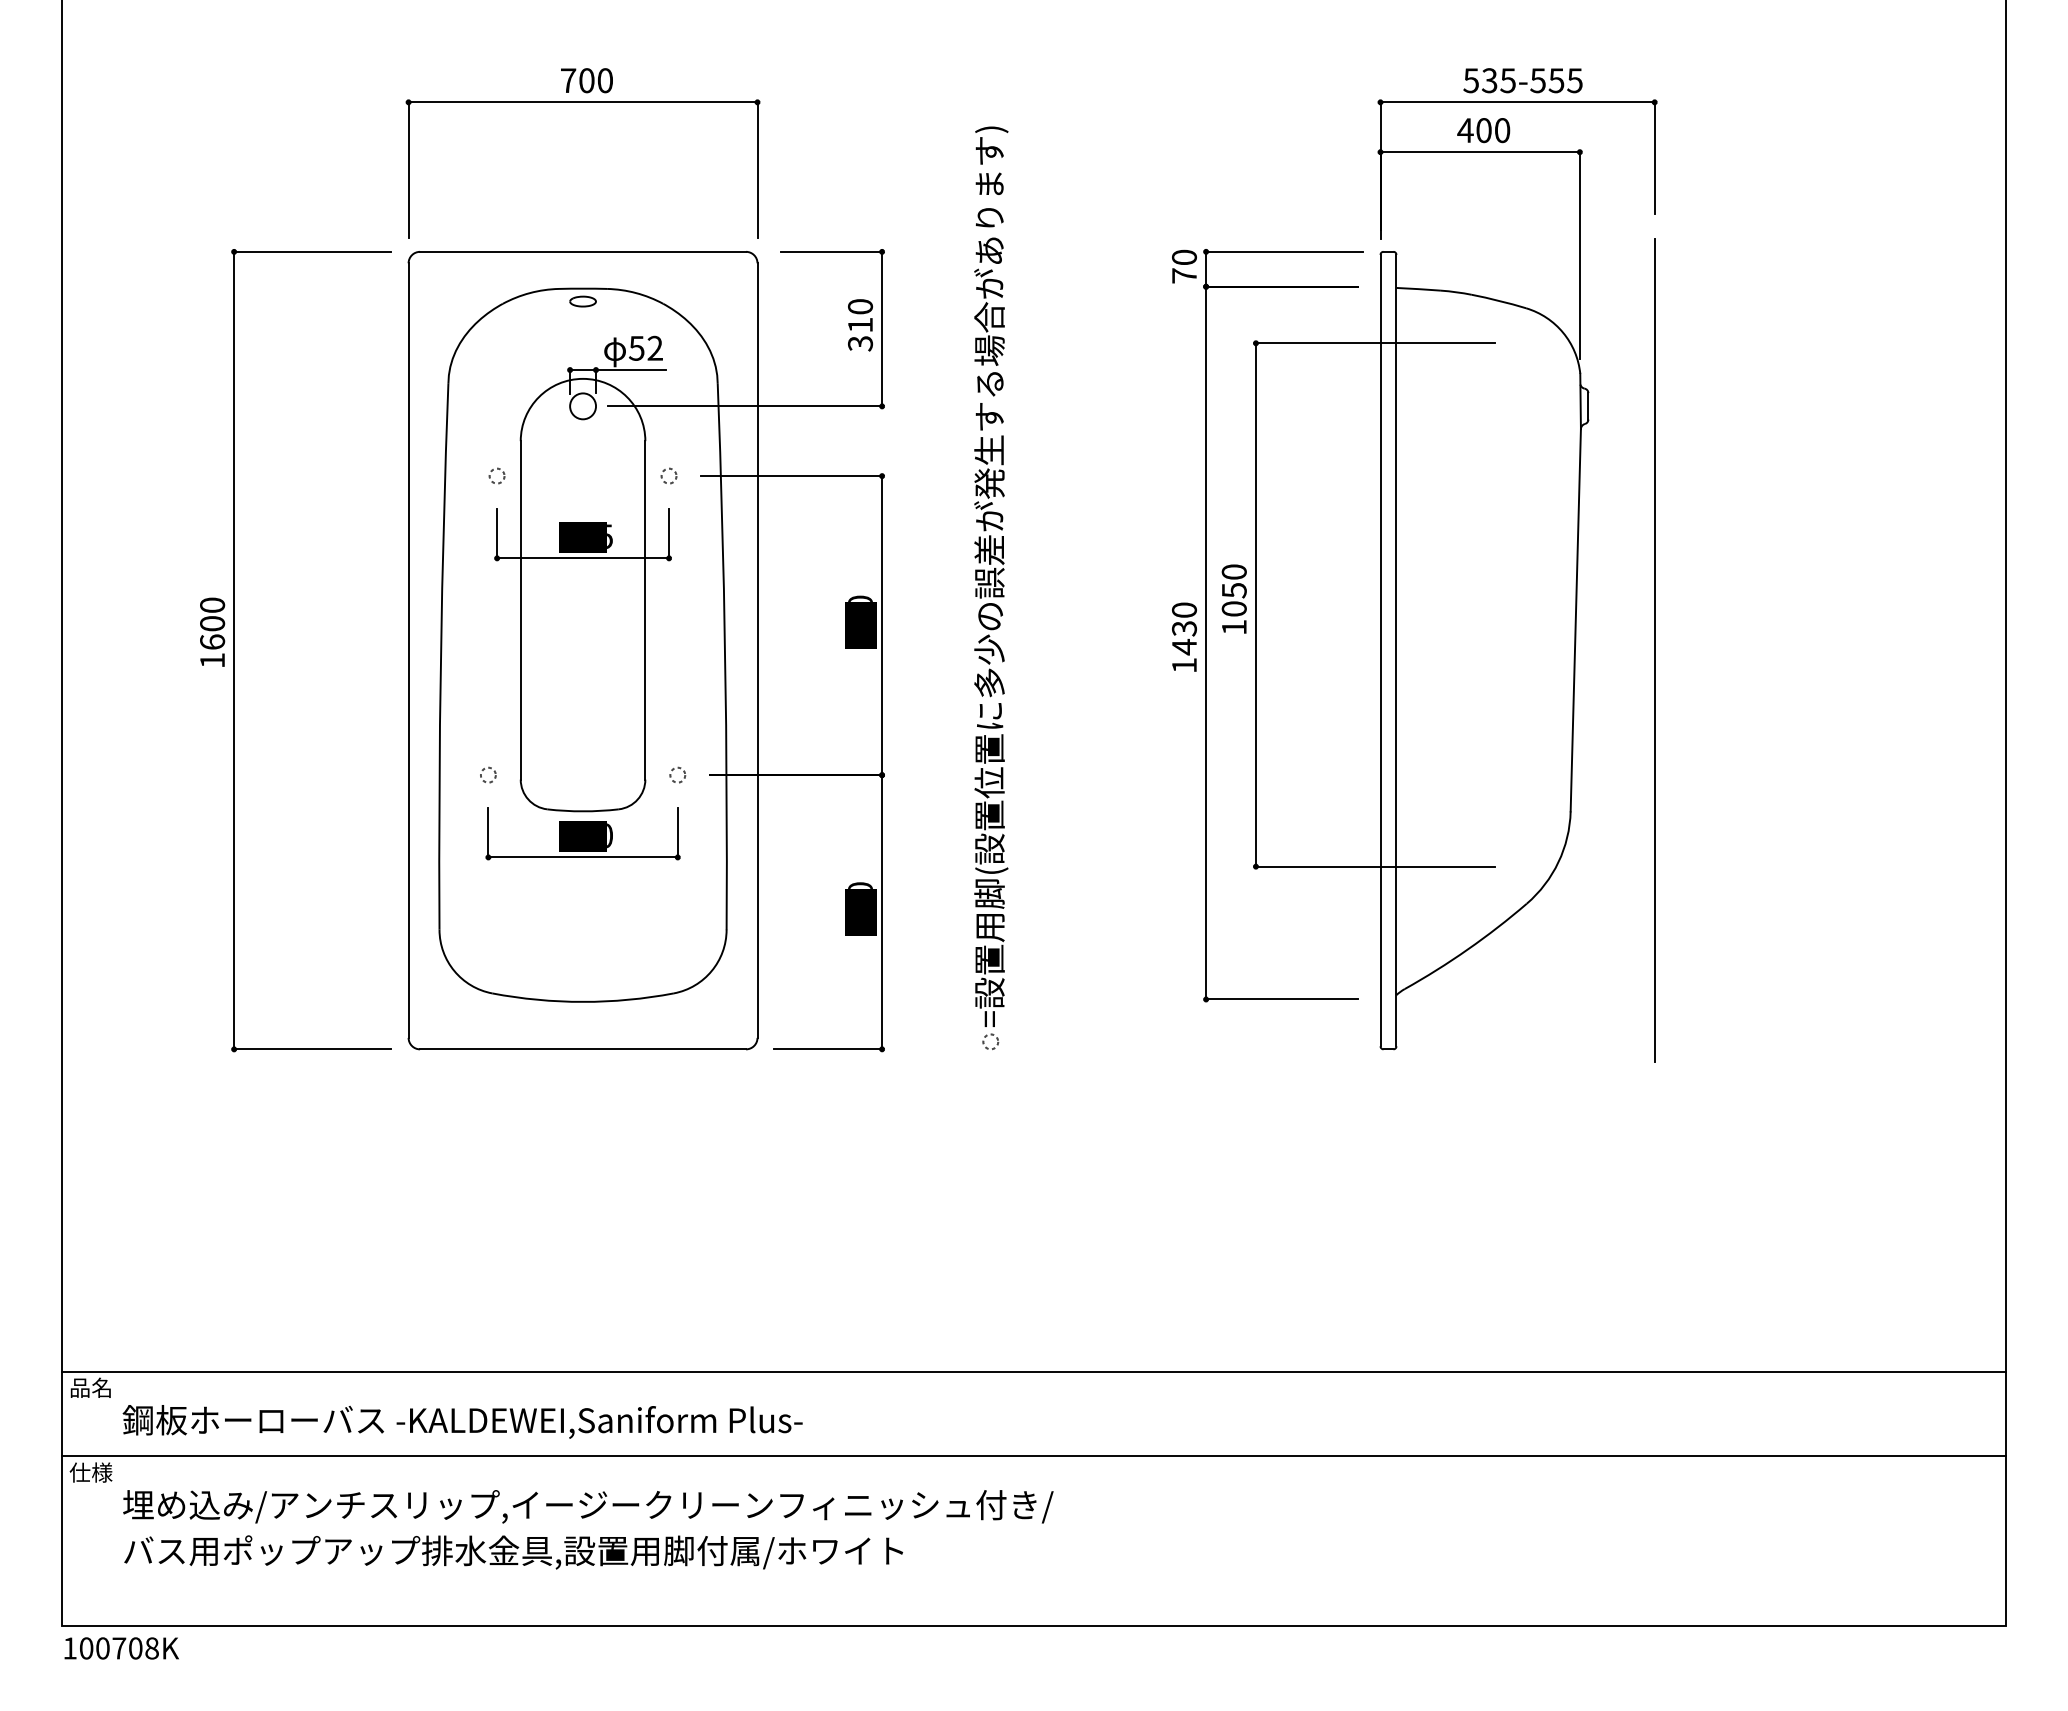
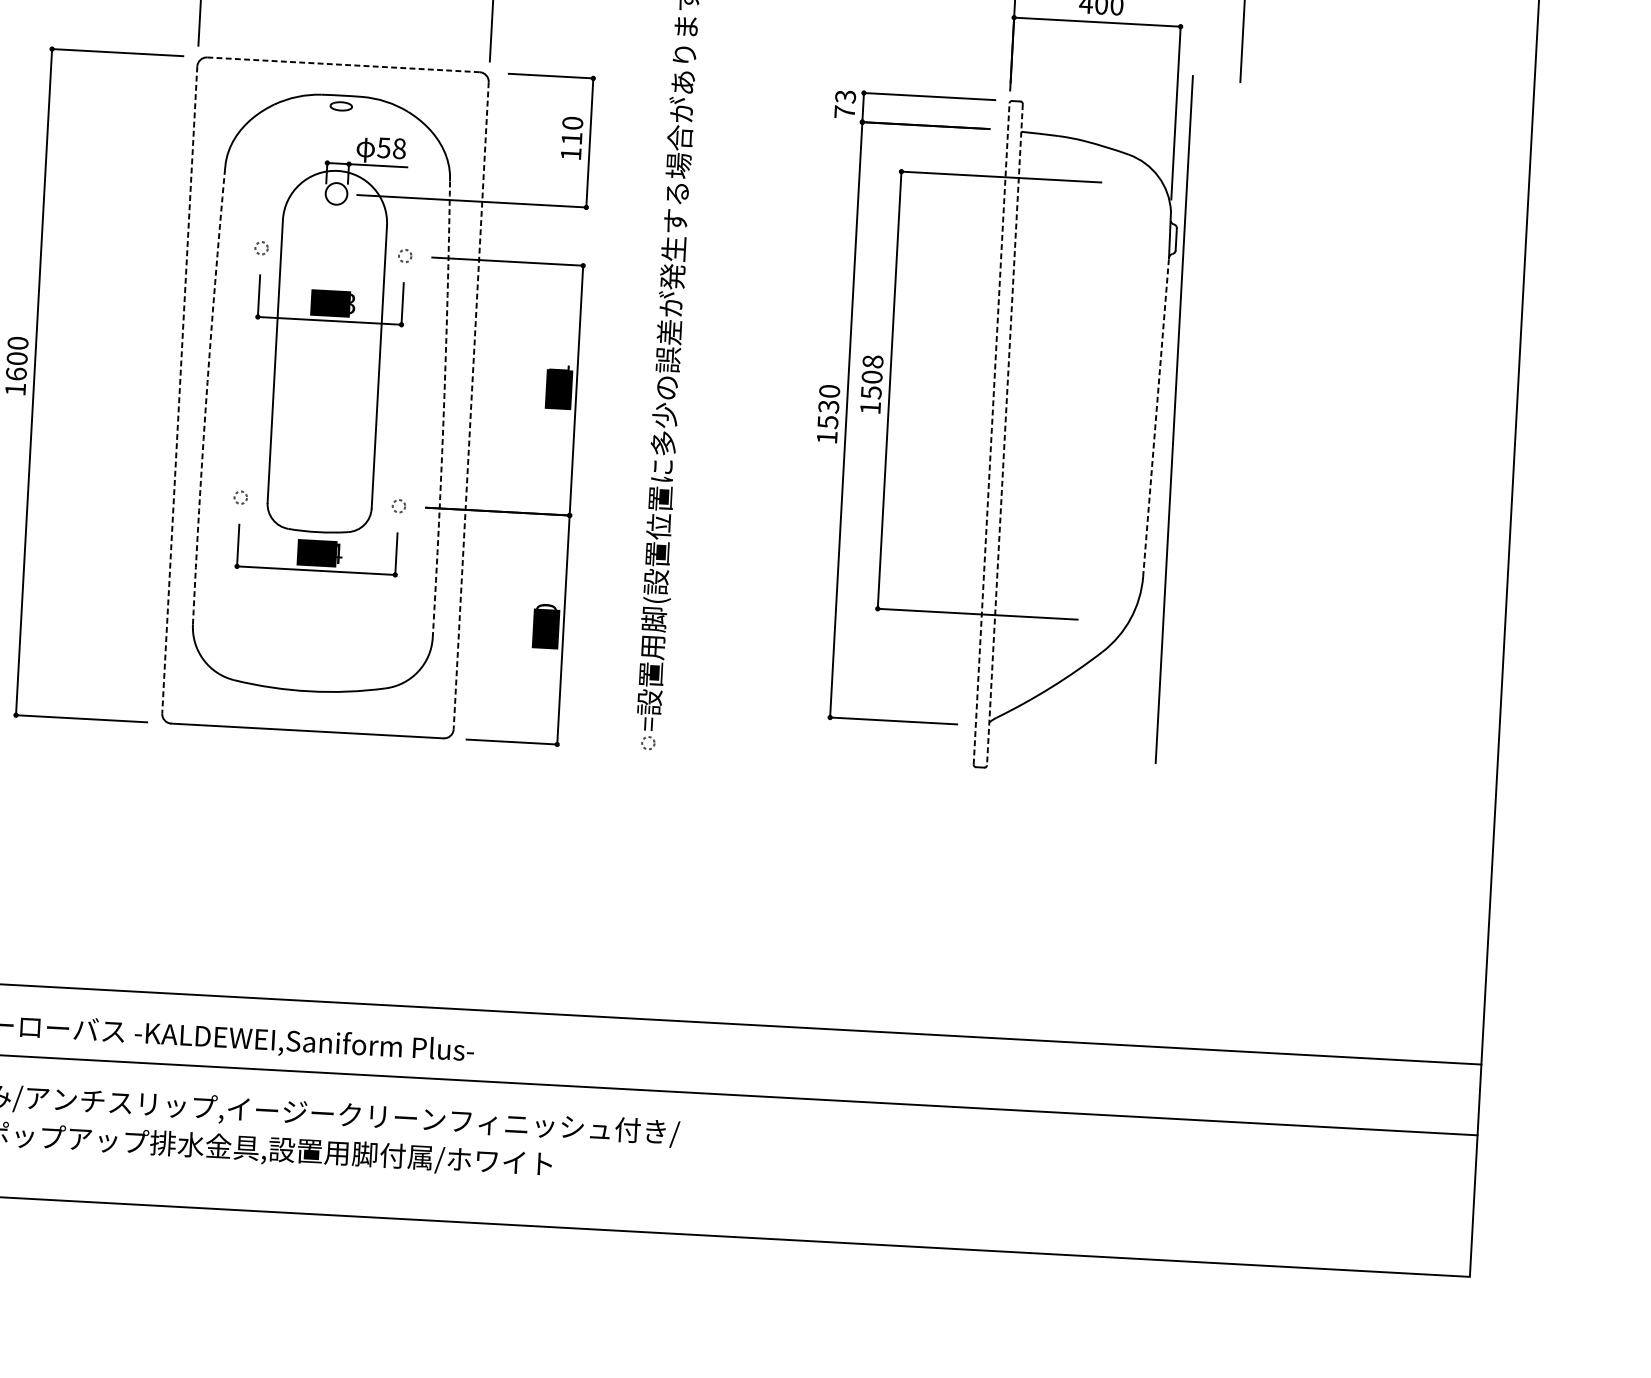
line: (583, 251) -> (343, 64), solid -> dashed
text: (1184, 257) -> (845, 96), 70 -> 73
text: (860, 343) -> (571, 153), 310 -> 110
text: (655, 347) -> (399, 148), 52 -> 58
text: (609, 536) -> (352, 303), 345 -> 423
text: (1233, 590) -> (871, 377), 1050 -> 1508
text: (860, 598) -> (559, 366), 600 -> 871
line: (1575, 619) -> (1155, 416), solid -> dashed
text: (1184, 646) -> (828, 421), 1430 -> 1530
line: (1380, 650) -> (991, 433), solid -> dashed
line: (1396, 650) -> (1004, 434), solid -> dashed
line: (1654, 650) -> (1174, 419), moved
line: (408, 651) -> (179, 390), solid -> dashed
line: (757, 651) -> (471, 406), solid -> dashed
arc: (440, 656) -> (206, 396), solid -> dashed
arc: (725, 656) -> (444, 409), solid -> dashed
text: (610, 835) -> (340, 553), 380 -> 254

